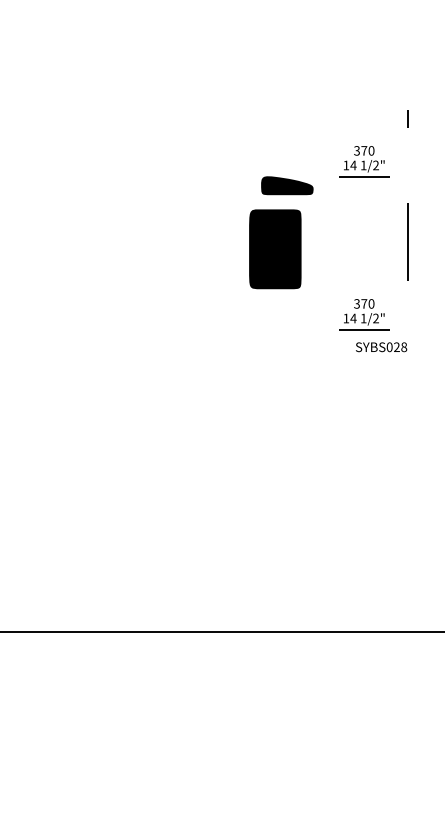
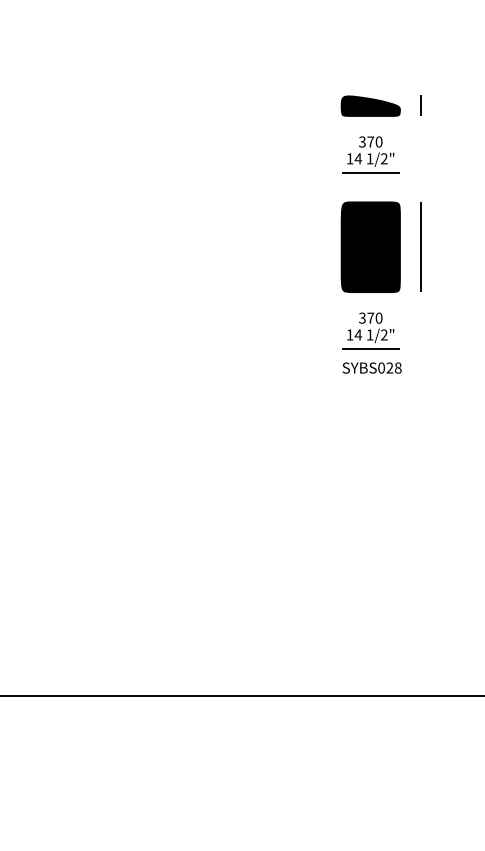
part: (287, 185) -> (371, 105), moved
part: (275, 249) -> (371, 247), moved
text: (381, 347) -> (372, 368), moved

